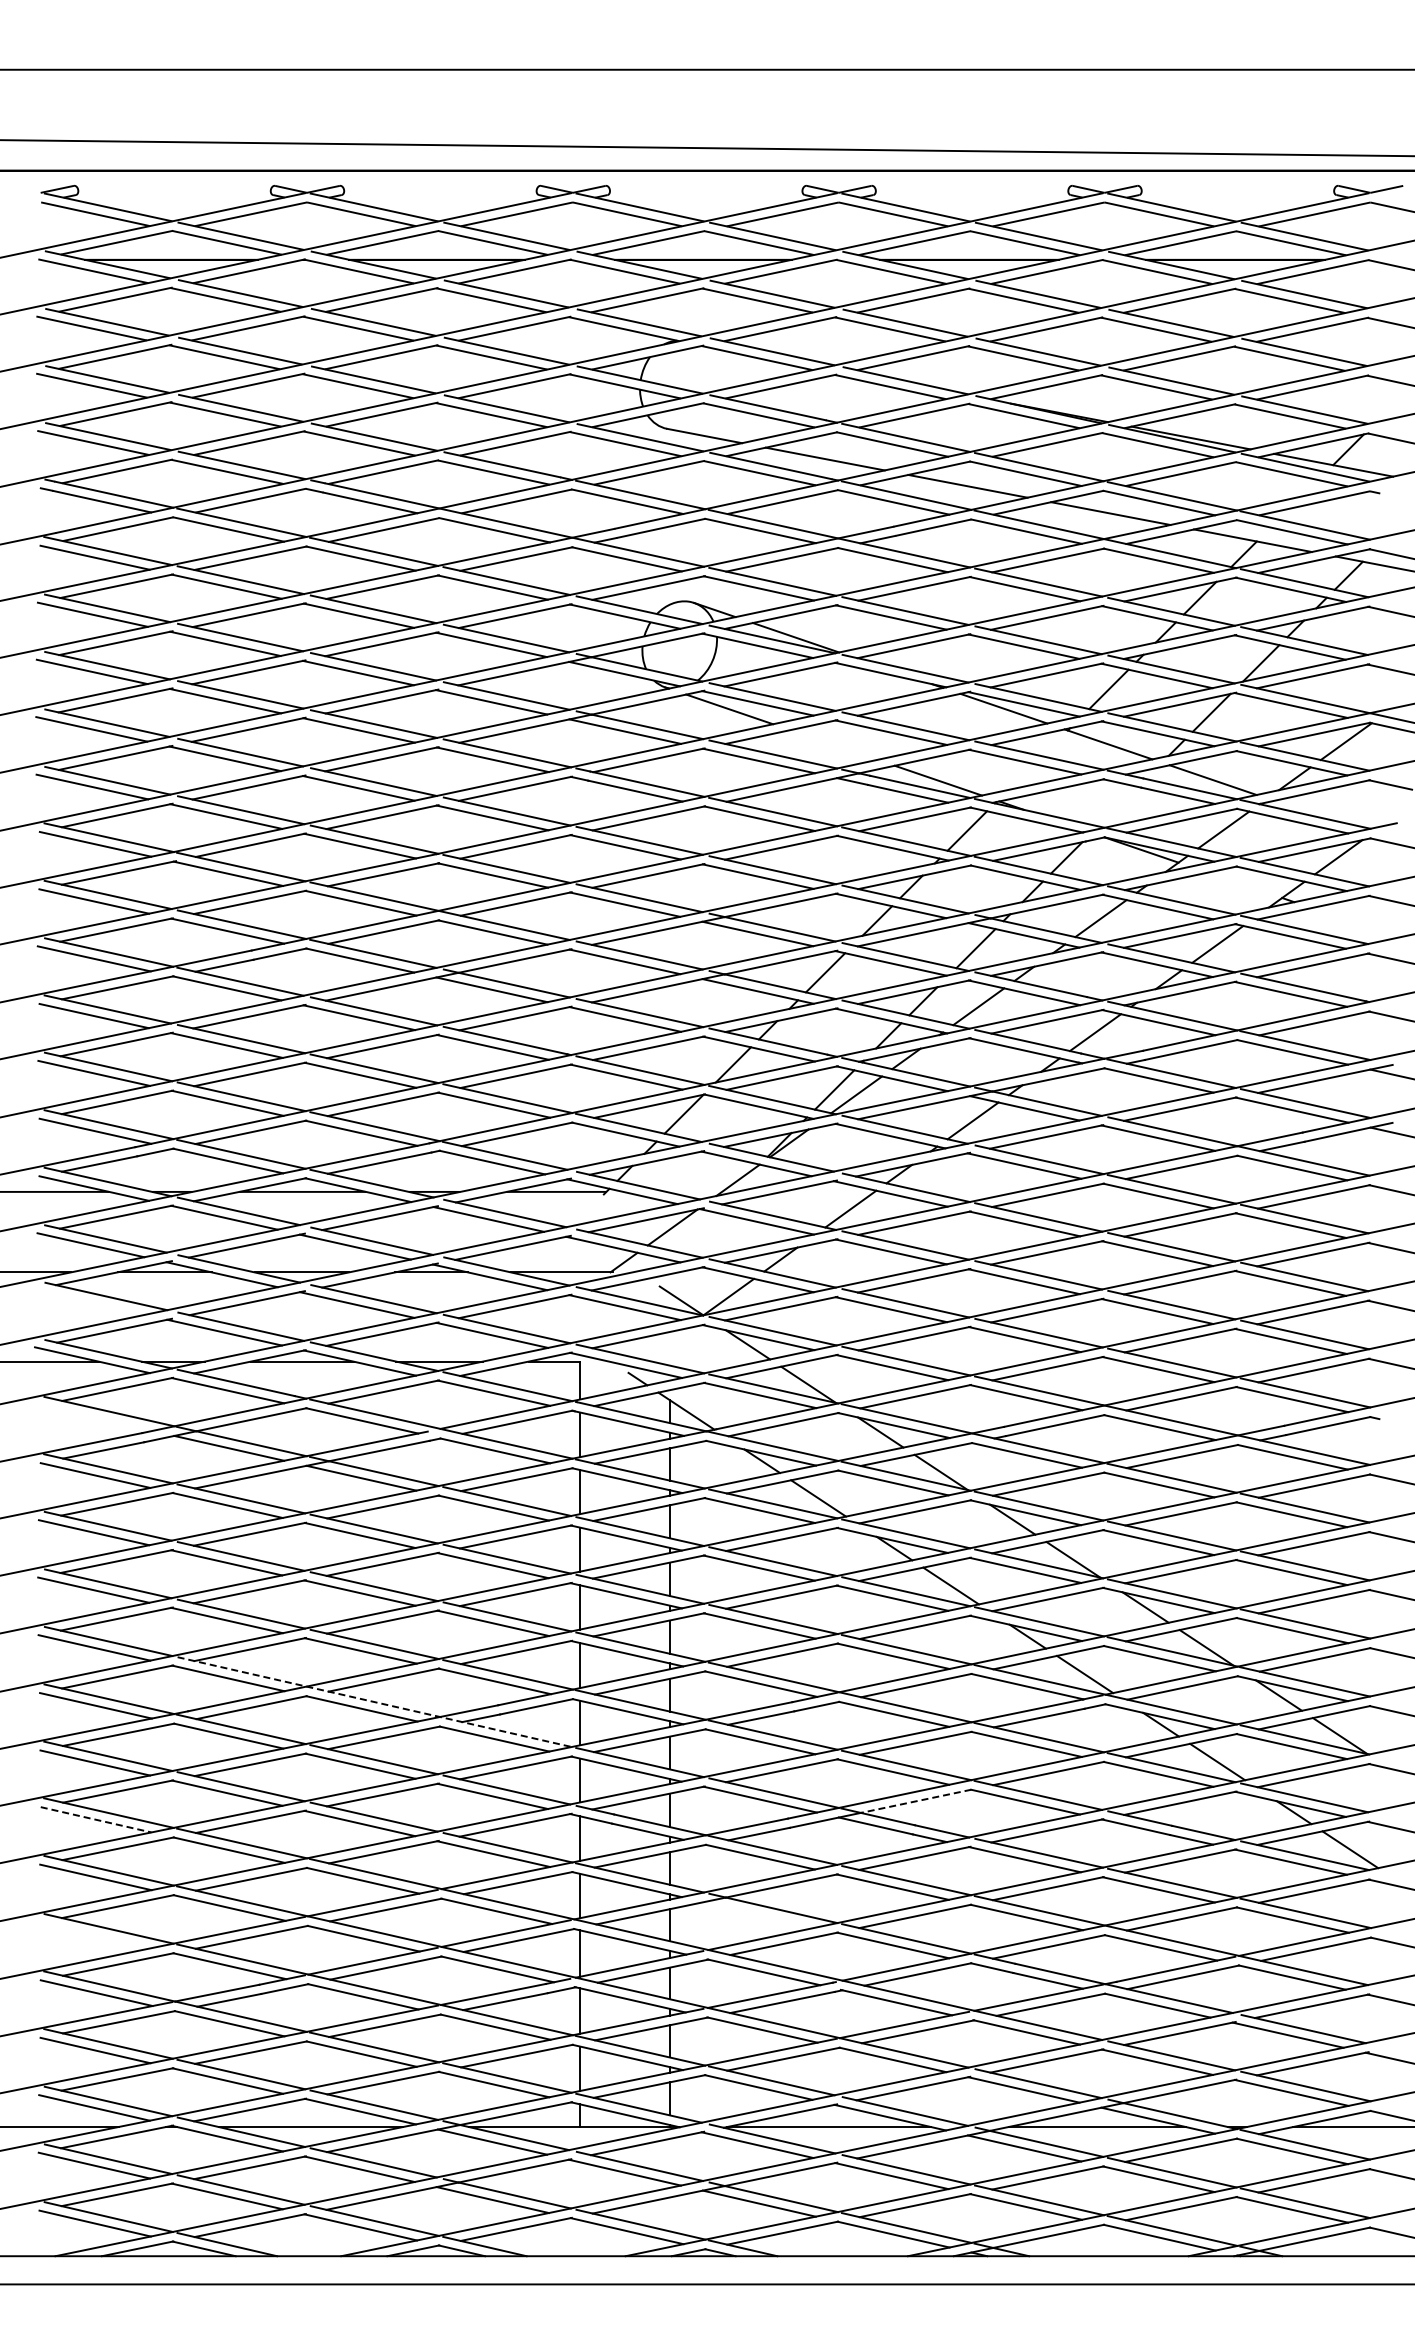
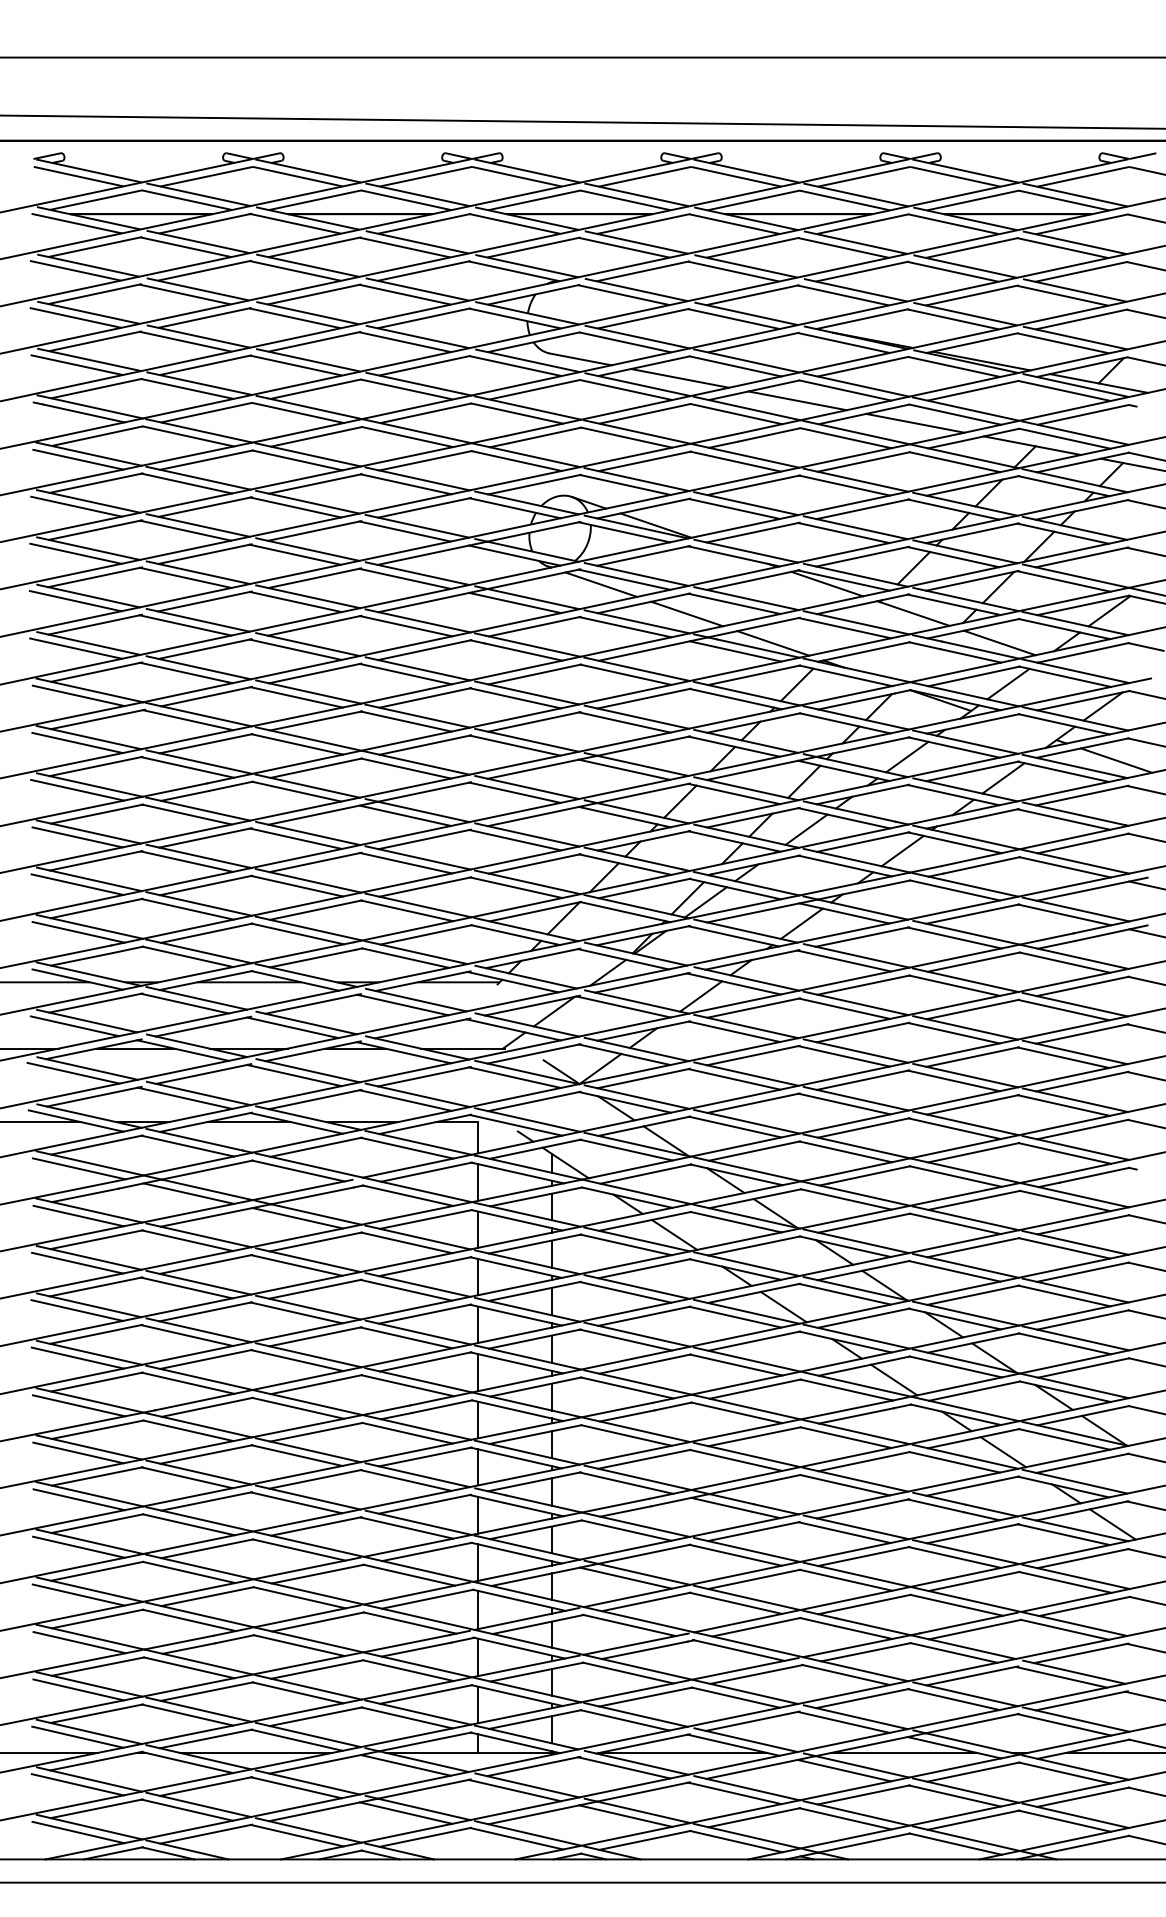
line: (833, 744) -> (686, 613), added
line: (1354, 922) -> (1116, 760), added
line: (89, 1301) -> (73, 1072), added
line: (96, 1417) -> (79, 1168), added
line: (375, 1702) -> (309, 1403), dashed -> solid
line: (915, 1801) -> (754, 1484), dashed -> solid
line: (96, 1819) -> (79, 1499), dashed -> solid
line: (759, 1914) -> (625, 1577), added
line: (95, 1935) -> (78, 1595), added

